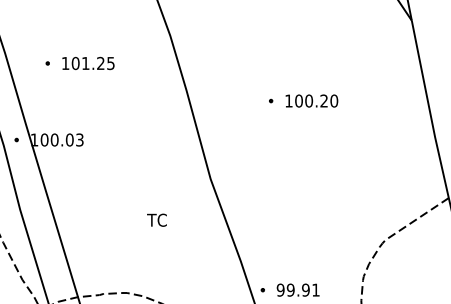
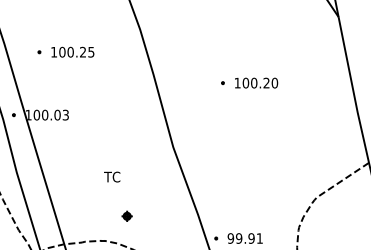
text: (85, 62) -> (70, 51), 101.25 -> 100.25
text: (157, 219) -> (112, 176), moved
part: (153, 262) -> (126, 215), added

